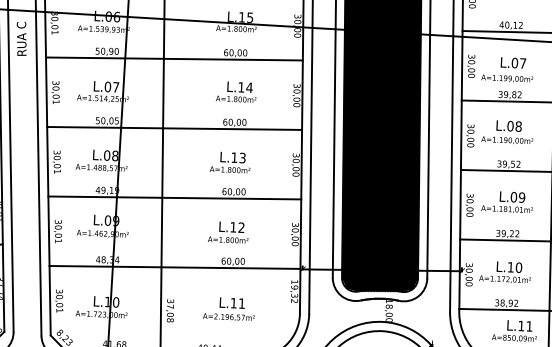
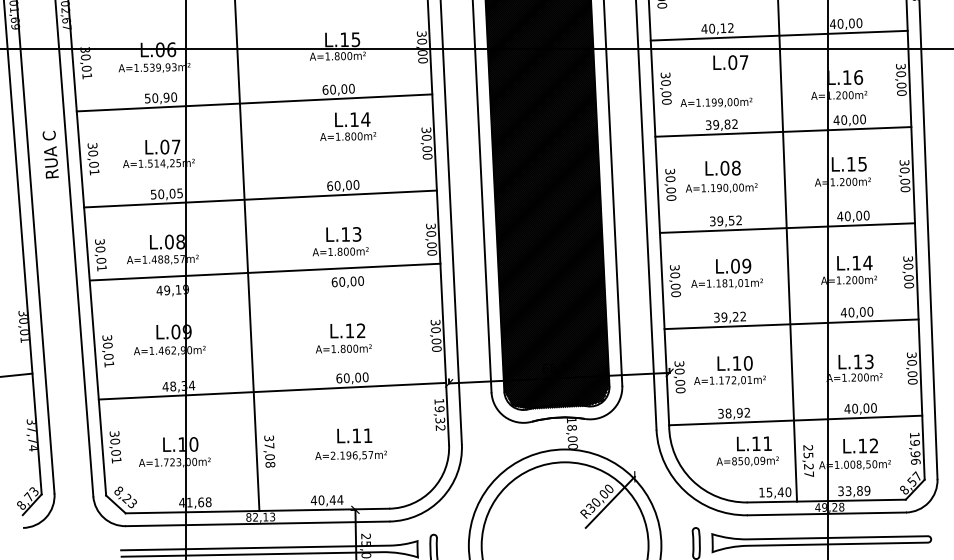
text: (21, 38) -> (50, 154), moved
text: (513, 62) -> (730, 62), moved
text: (236, 92) -> (348, 126), moved
line: (174, 197) -> (265, 271), moved

